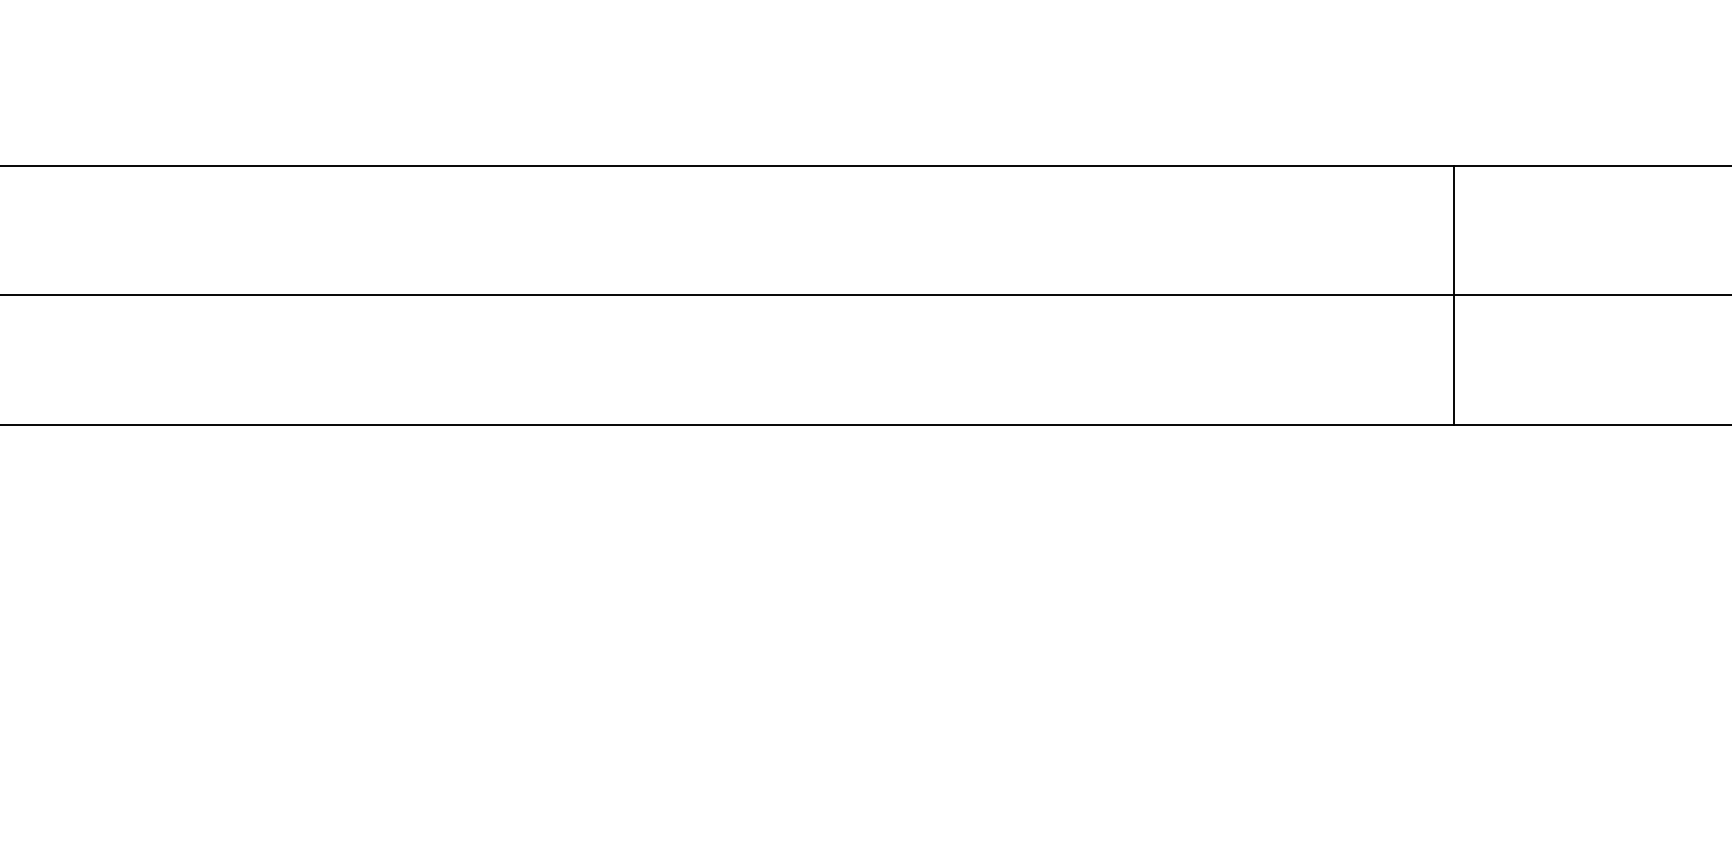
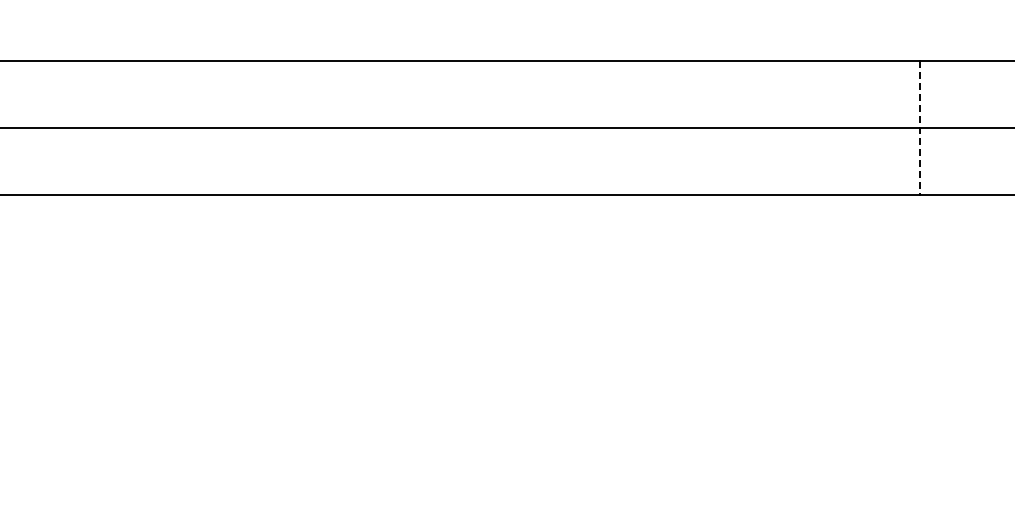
line: (1454, 296) -> (920, 128), solid -> dashed

